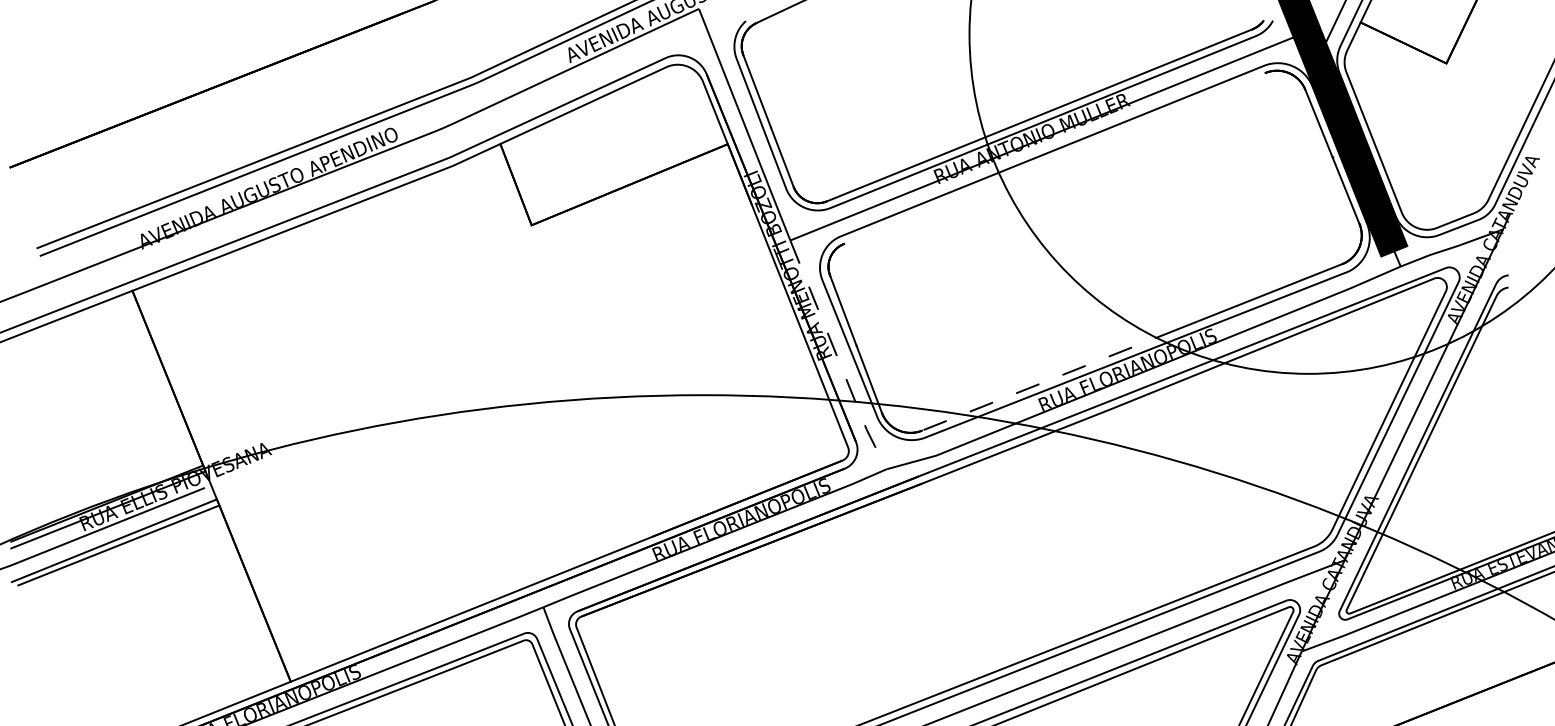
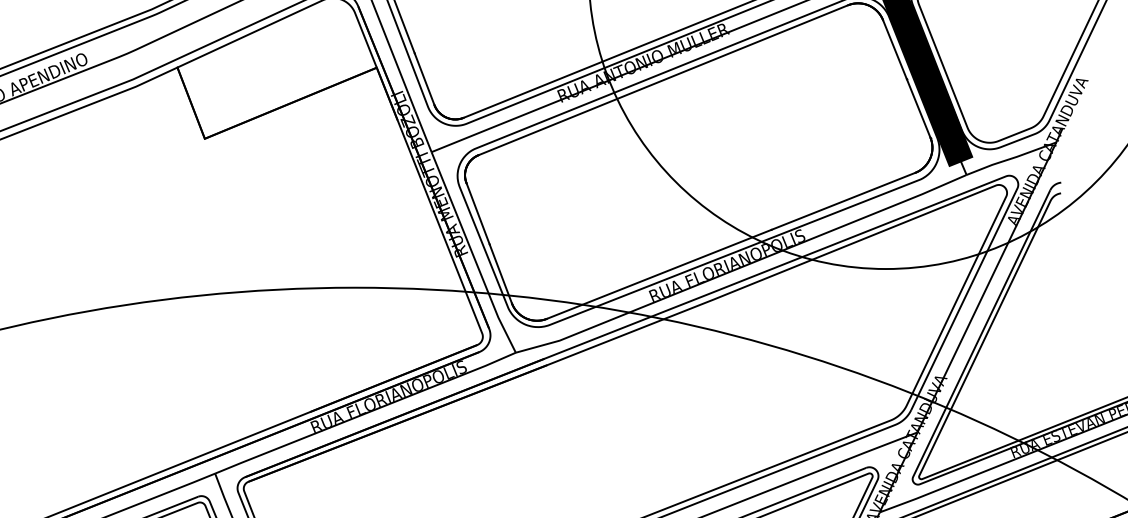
line: (1054, 157) -> (663, 79), added
line: (837, 356) -> (472, 253), dashed -> solid
line: (1050, 379) -> (659, 273), dashed -> solid

